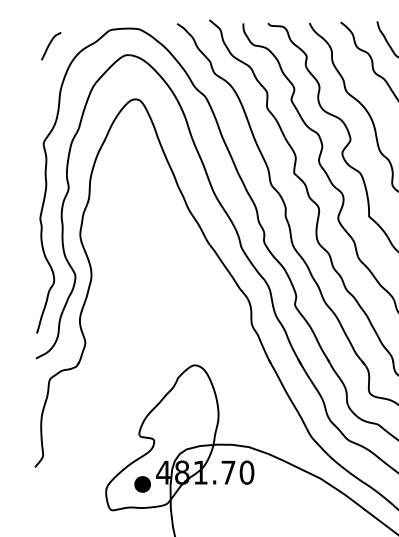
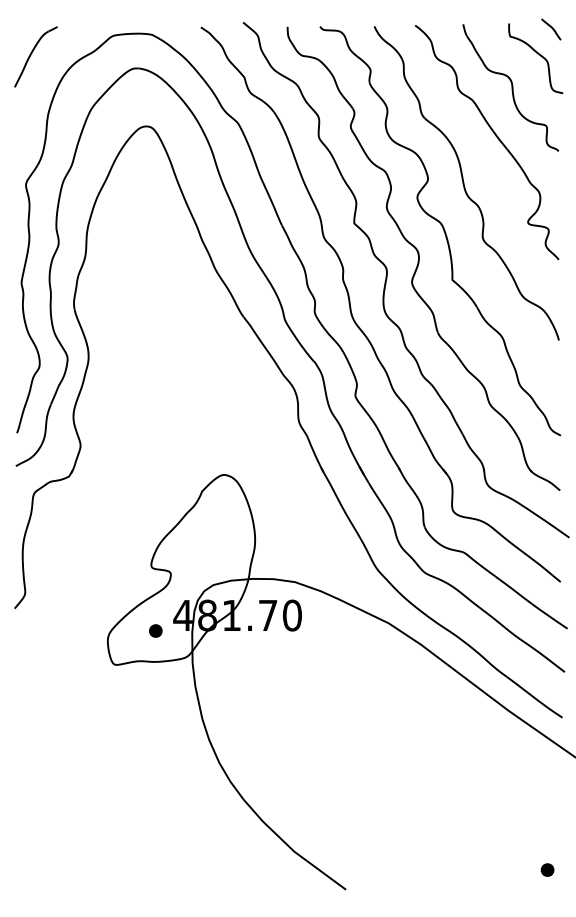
part: (50, 46) -> (35, 56), size x1.67
part: (142, 484) -> (155, 630), size x0.62

